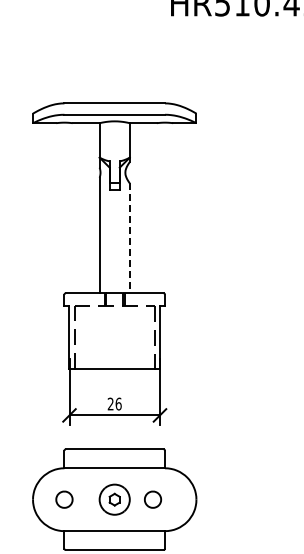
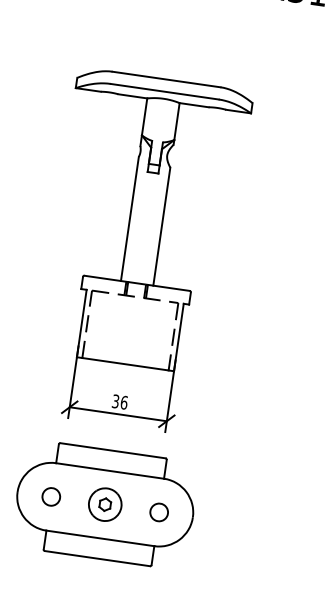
line: (129, 238) -> (161, 226), dashed -> solid
text: (110, 404) -> (115, 401), 26 -> 36
part: (153, 499) -> (159, 512), moved

